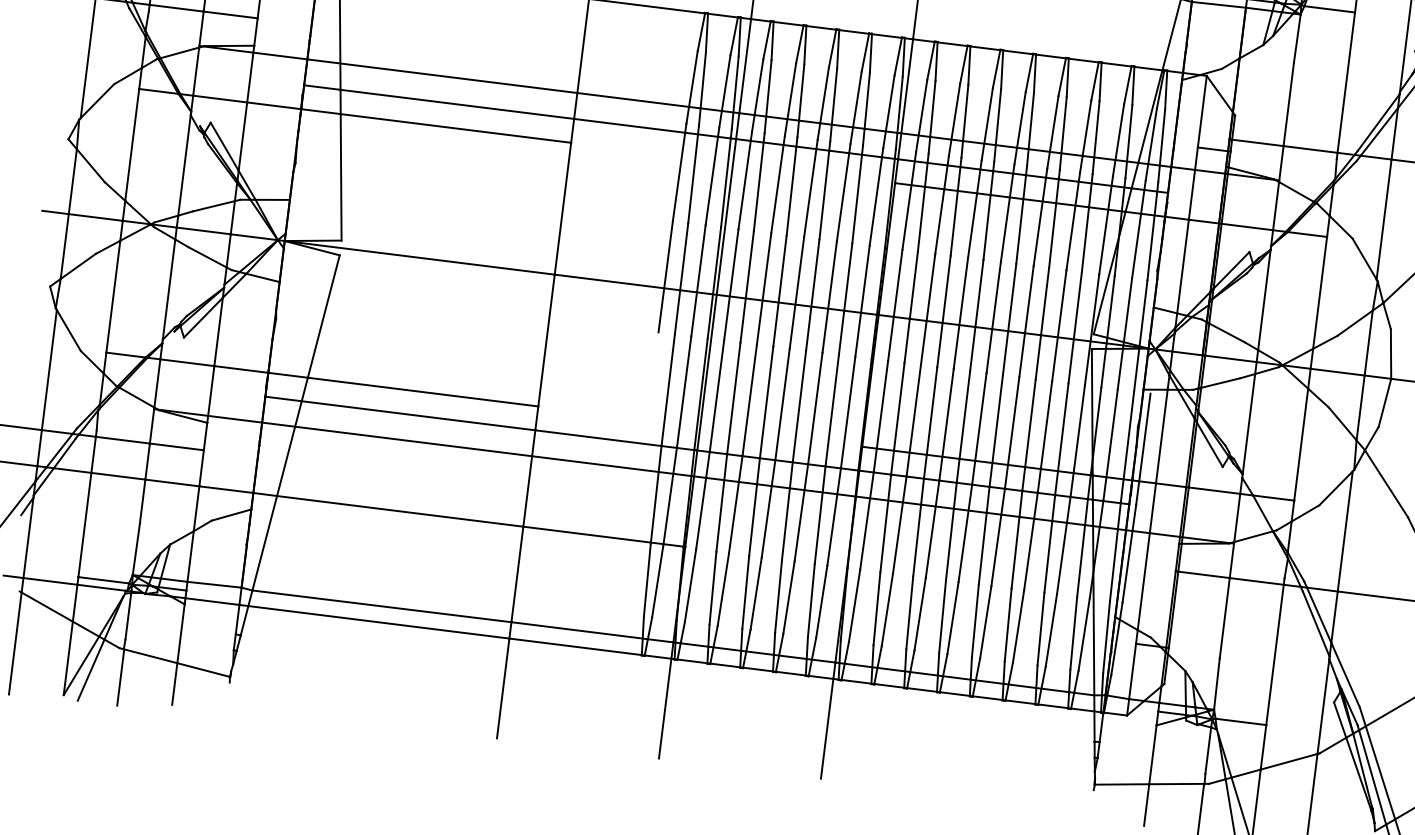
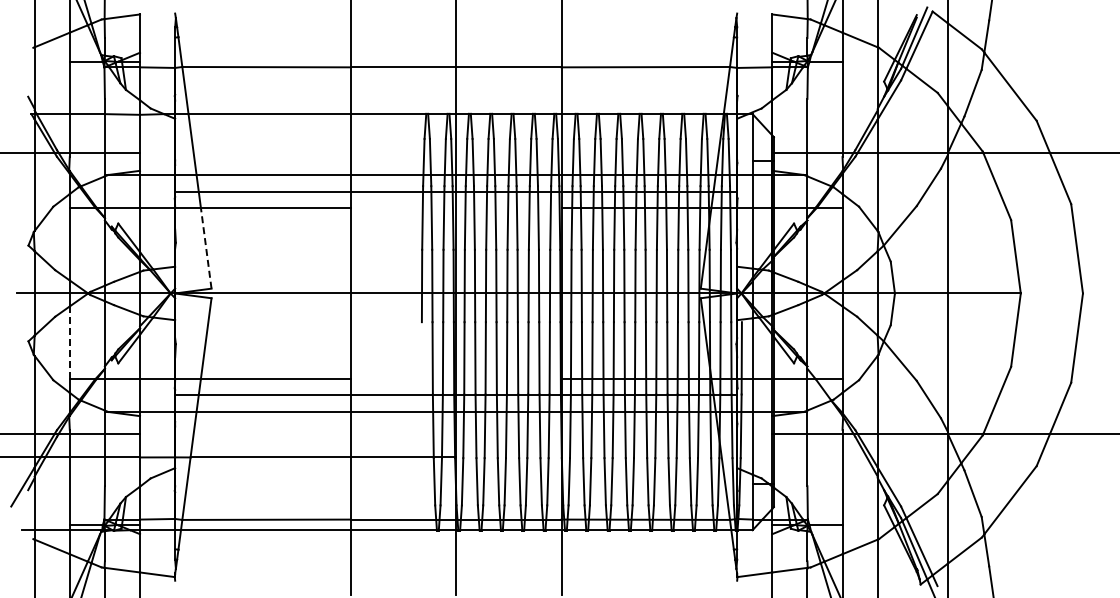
line: (341, 177) -> (206, 248), solid -> dashed
line: (112, 296) -> (69, 342), solid -> dashed

